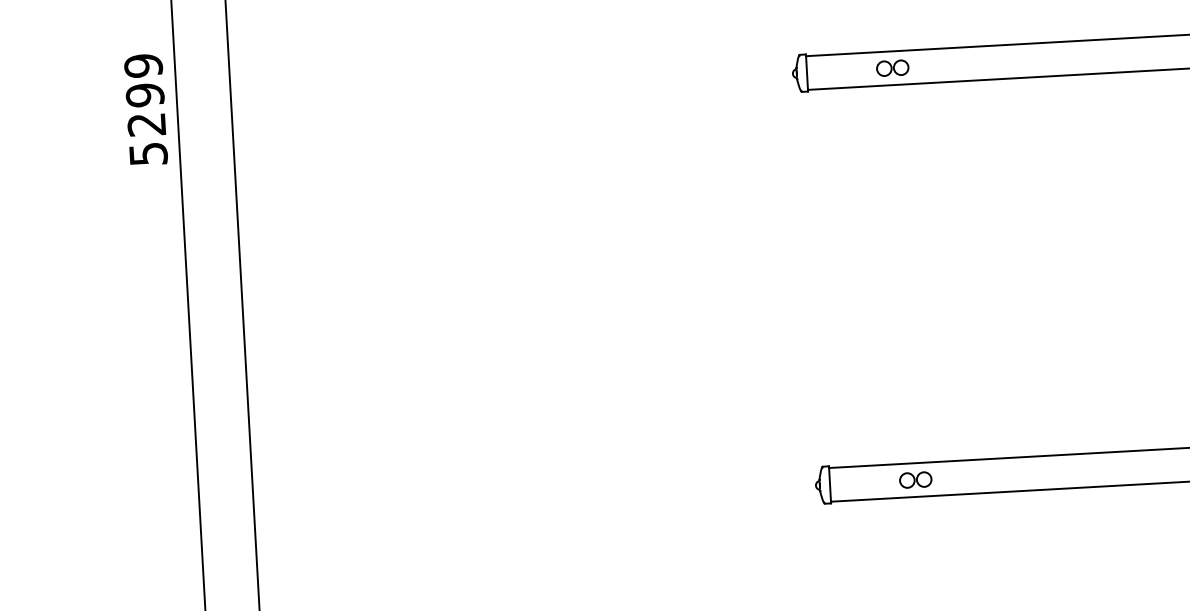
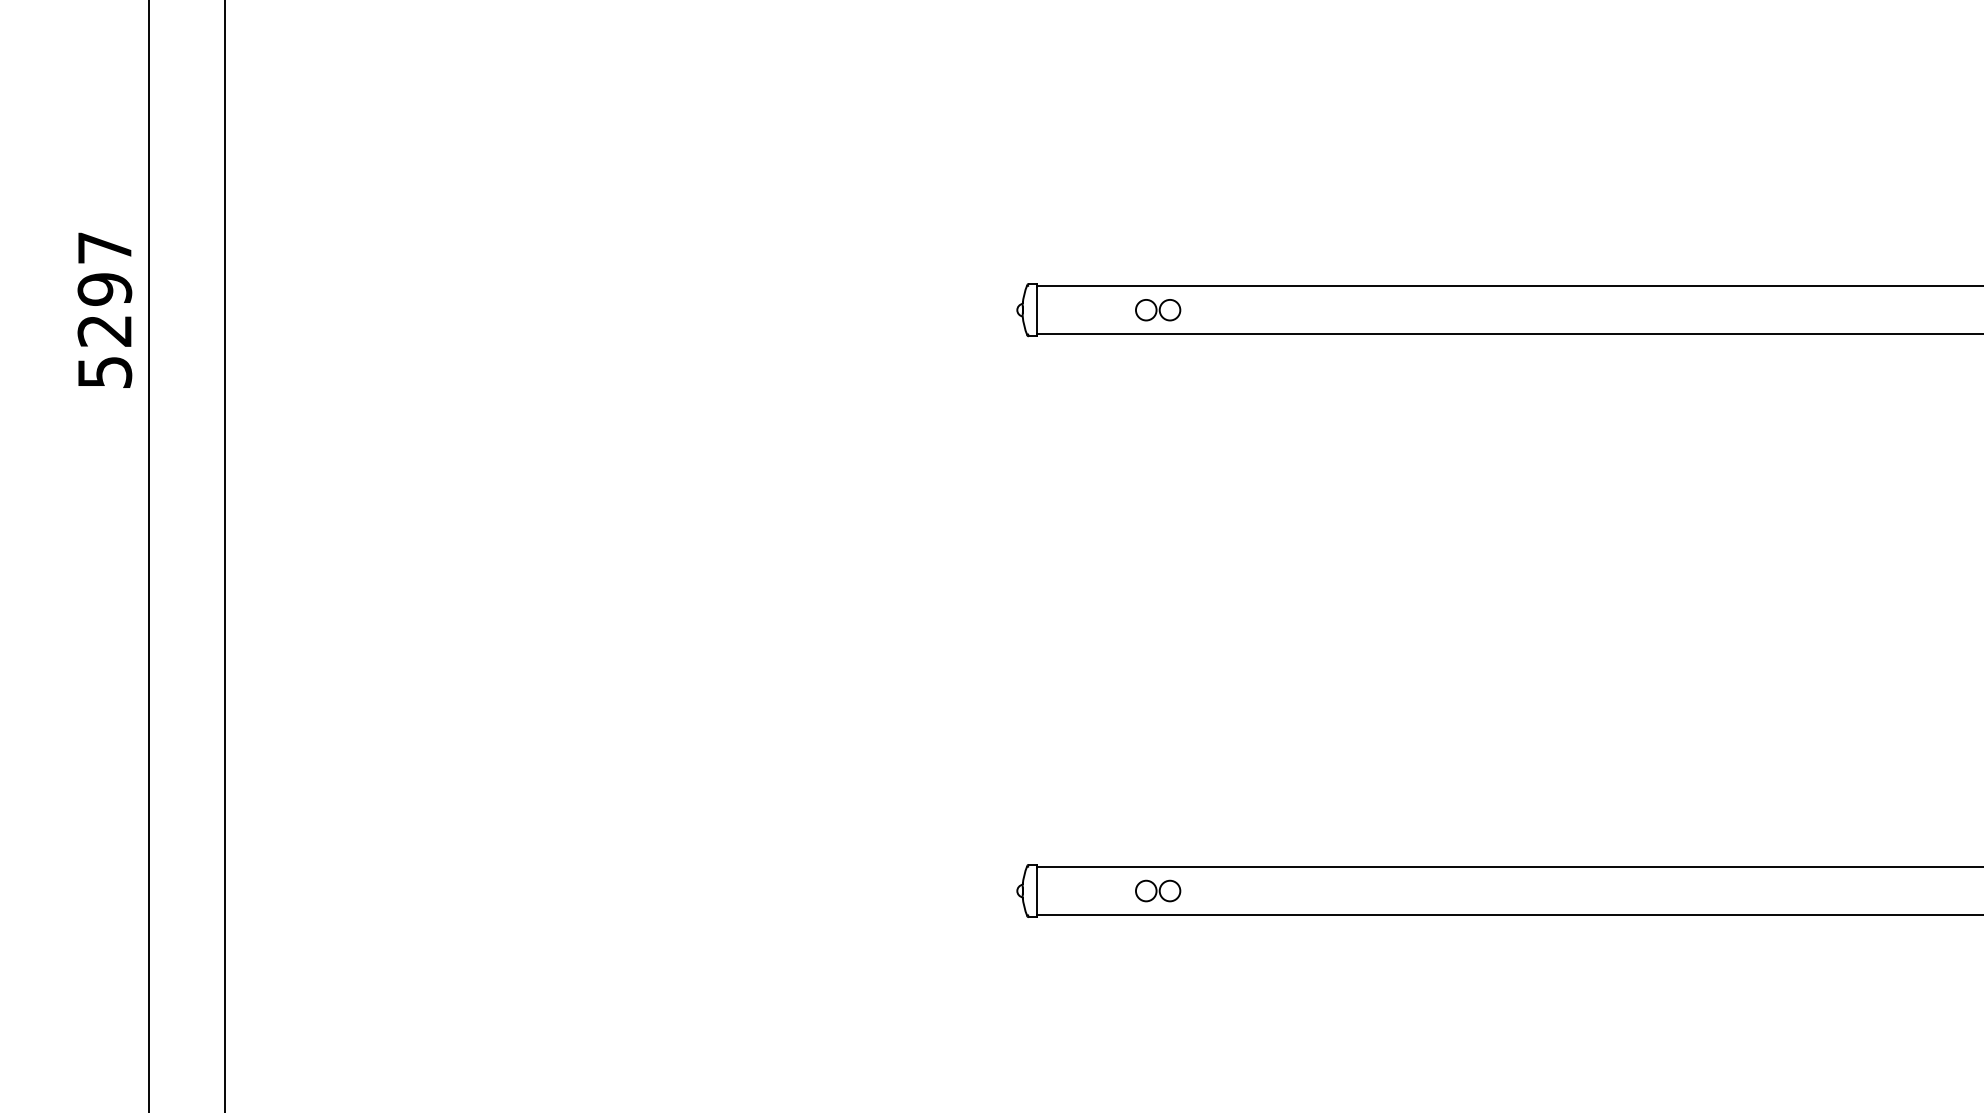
text: (143, 65) -> (104, 247), 5299 -> 5297

